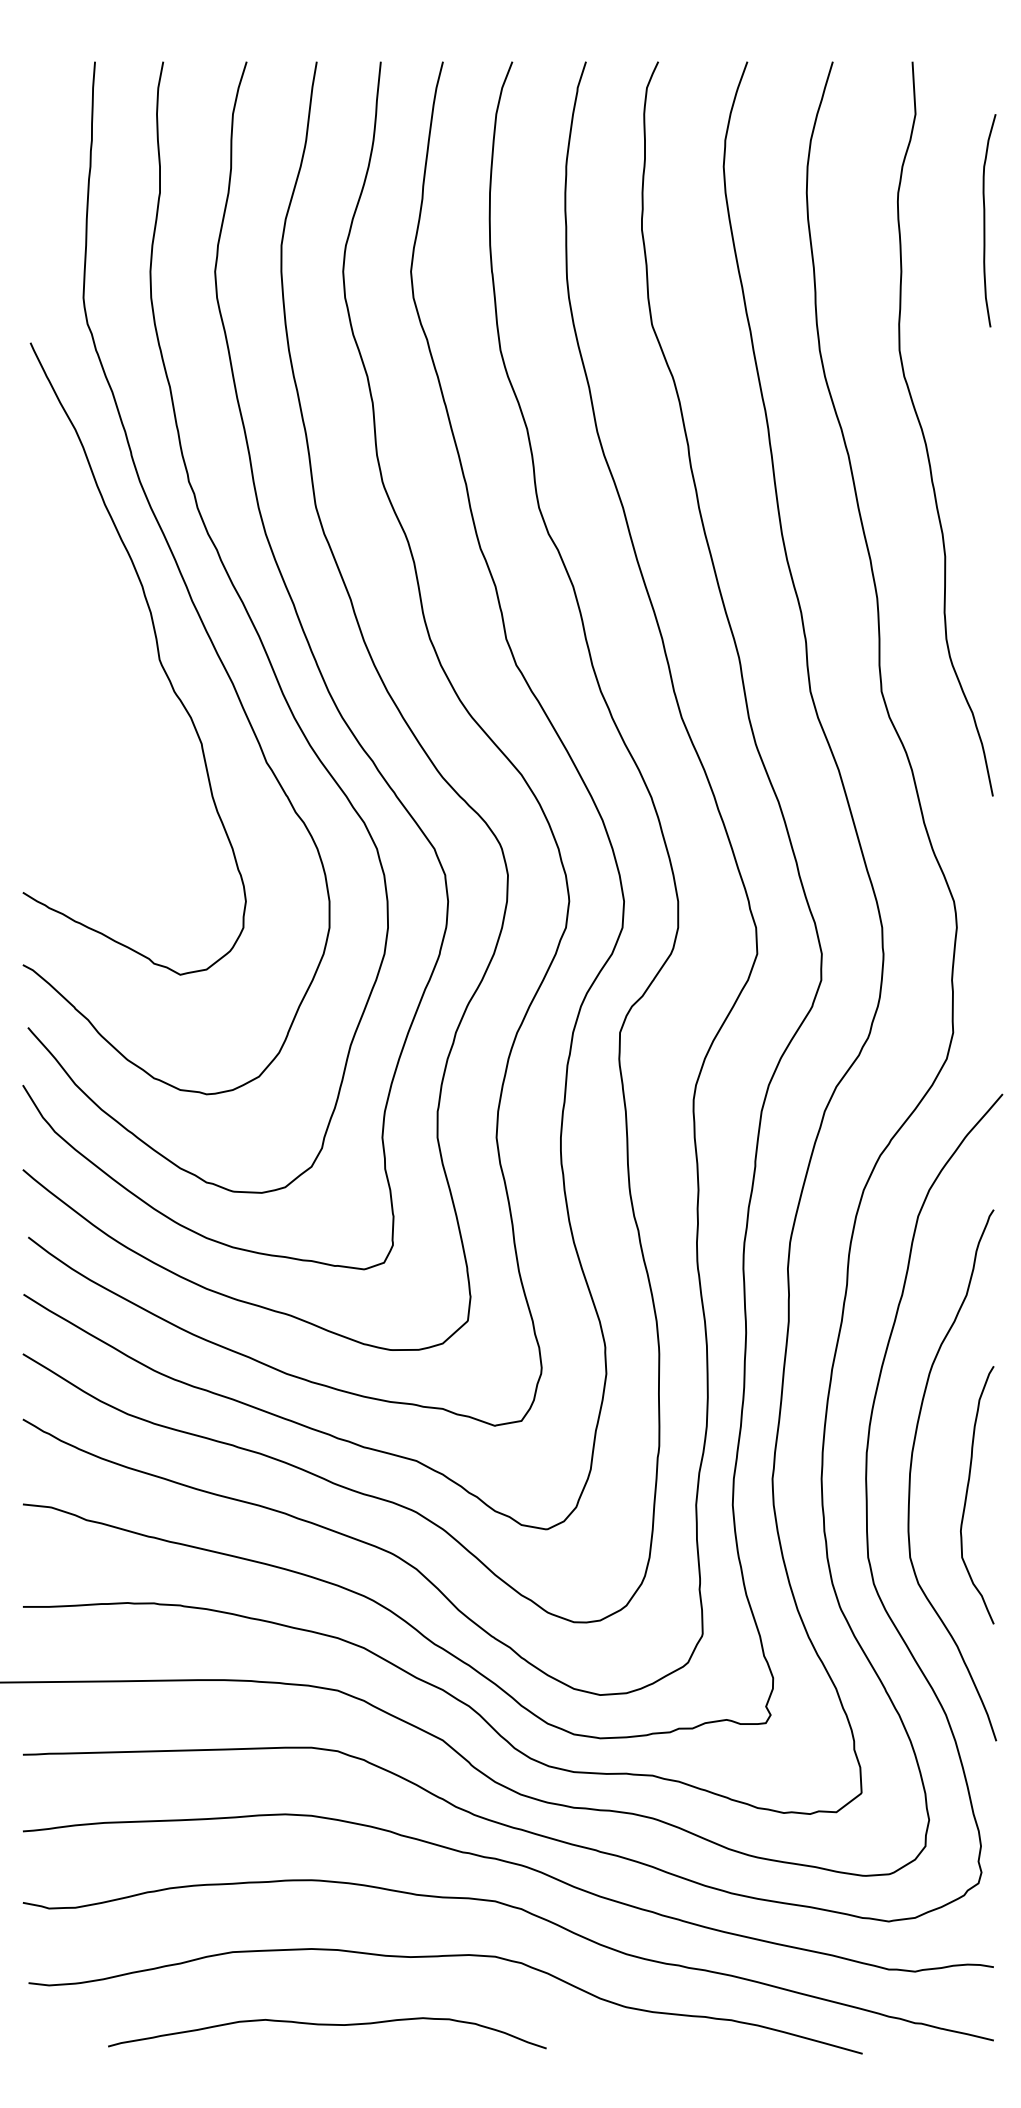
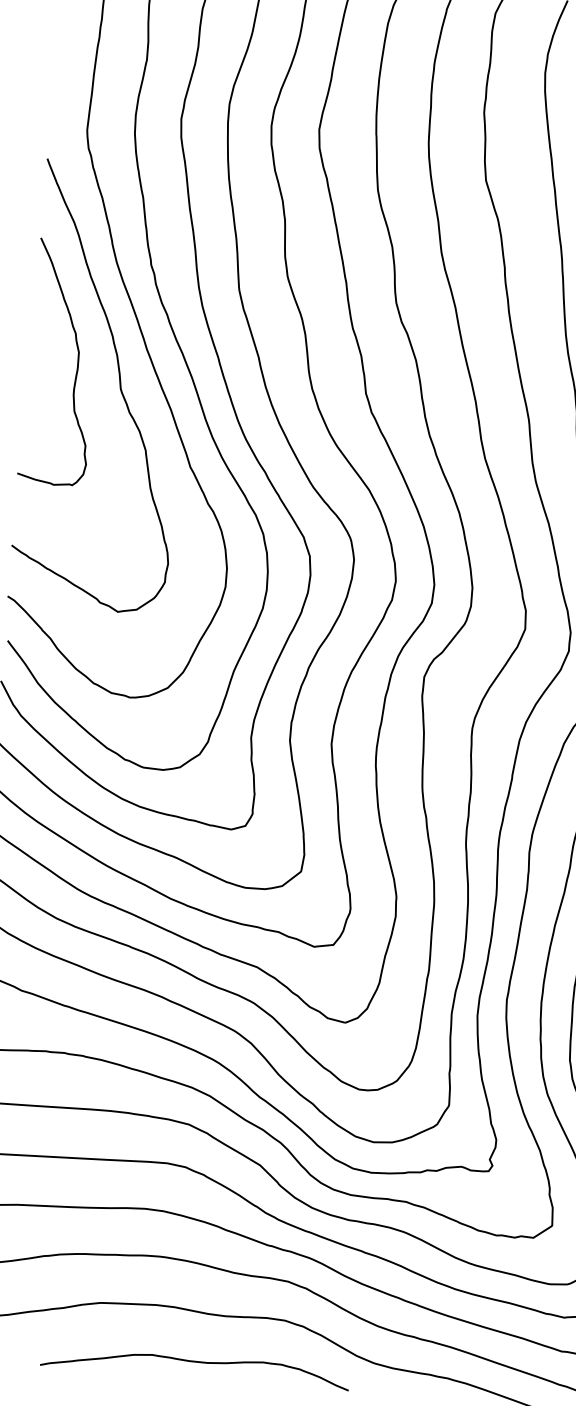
curve: (95, 629) -> (77, 364), added
curve: (327, 2025) -> (195, 1362), moved

